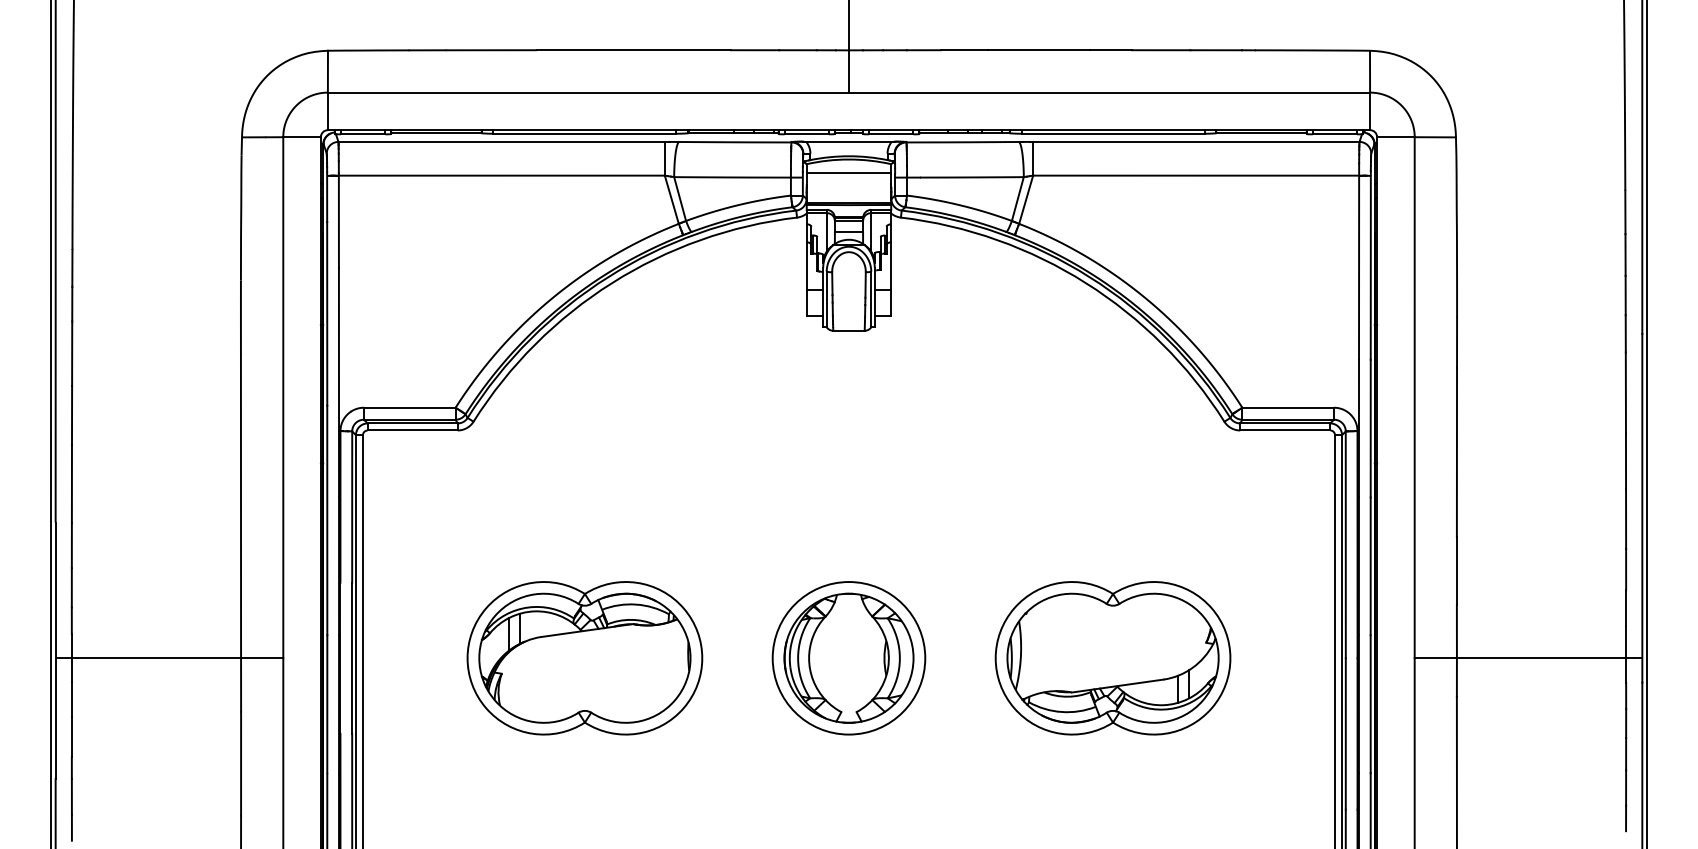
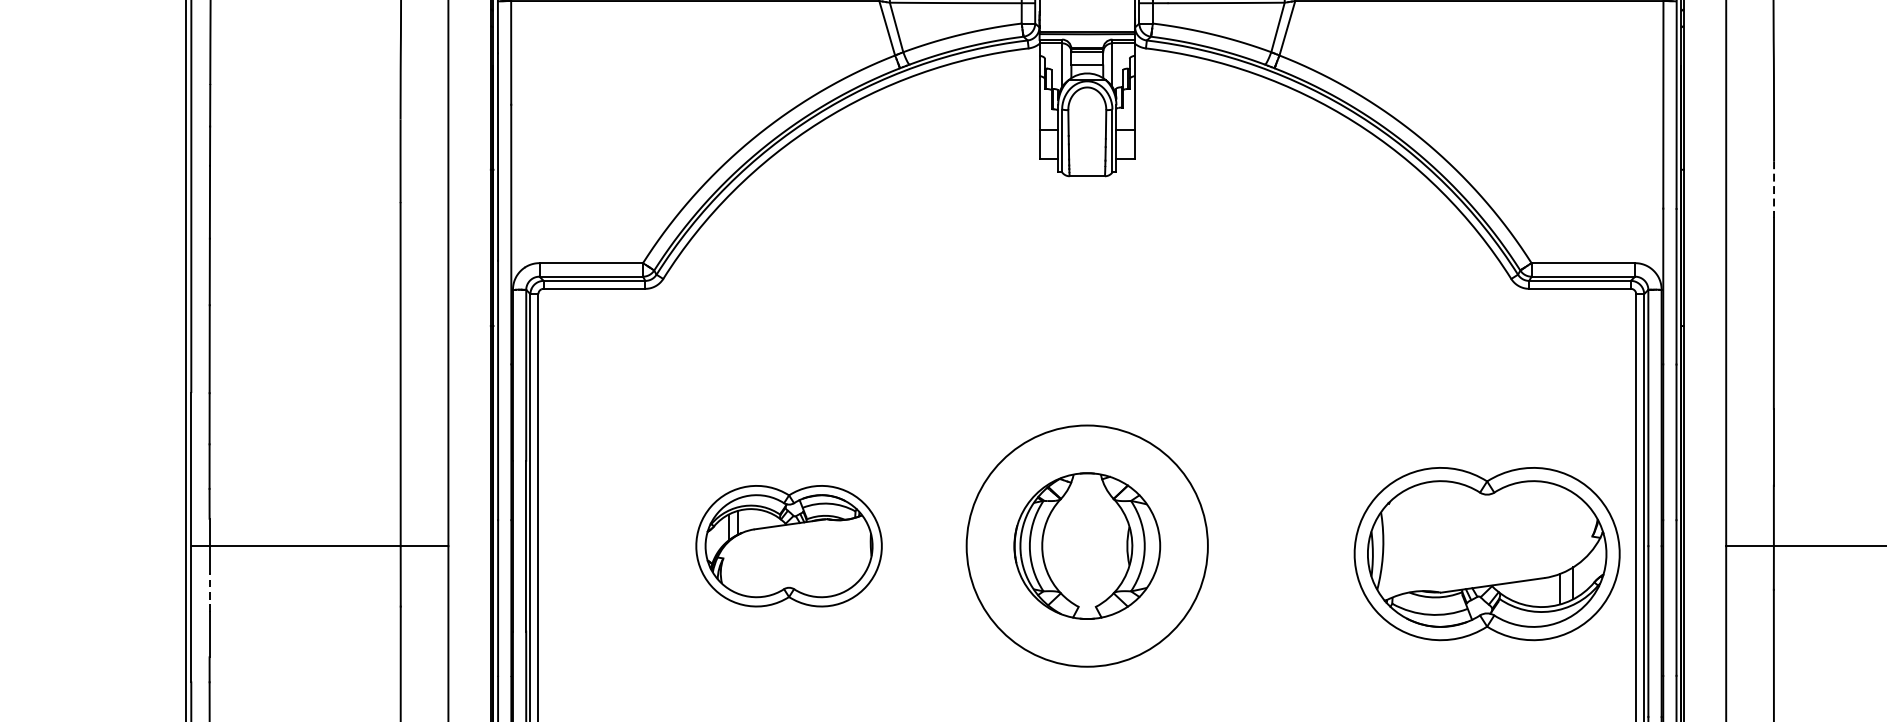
line: (1457, 343) -> (1774, 190), solid -> dashed
part: (584, 658) -> (788, 546), size x0.7
circle: (848, 658) -> (1086, 546), size x1.4
part: (1112, 658) -> (1486, 554), moved
line: (71, 698) -> (209, 591), solid -> dashed

